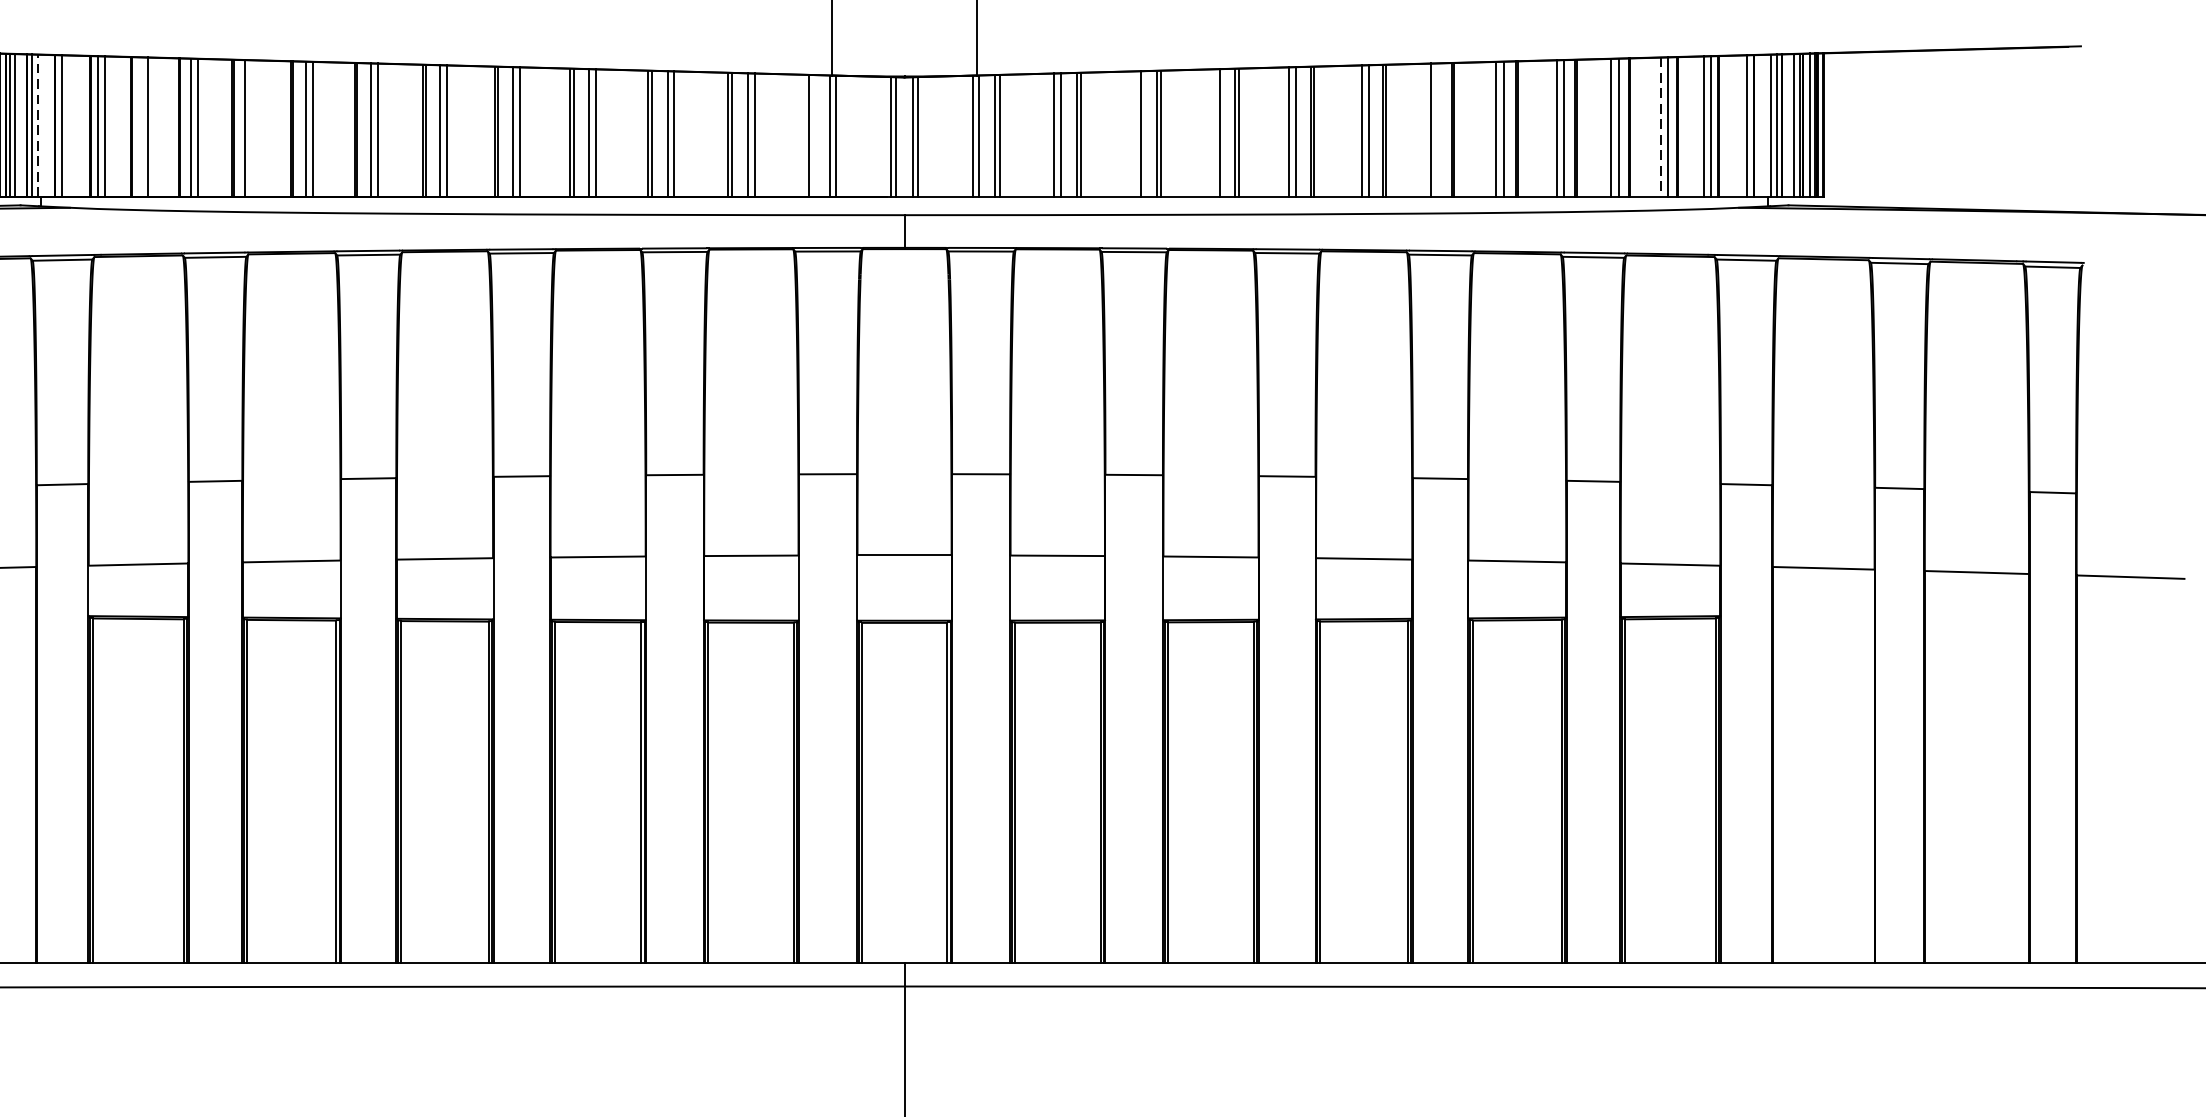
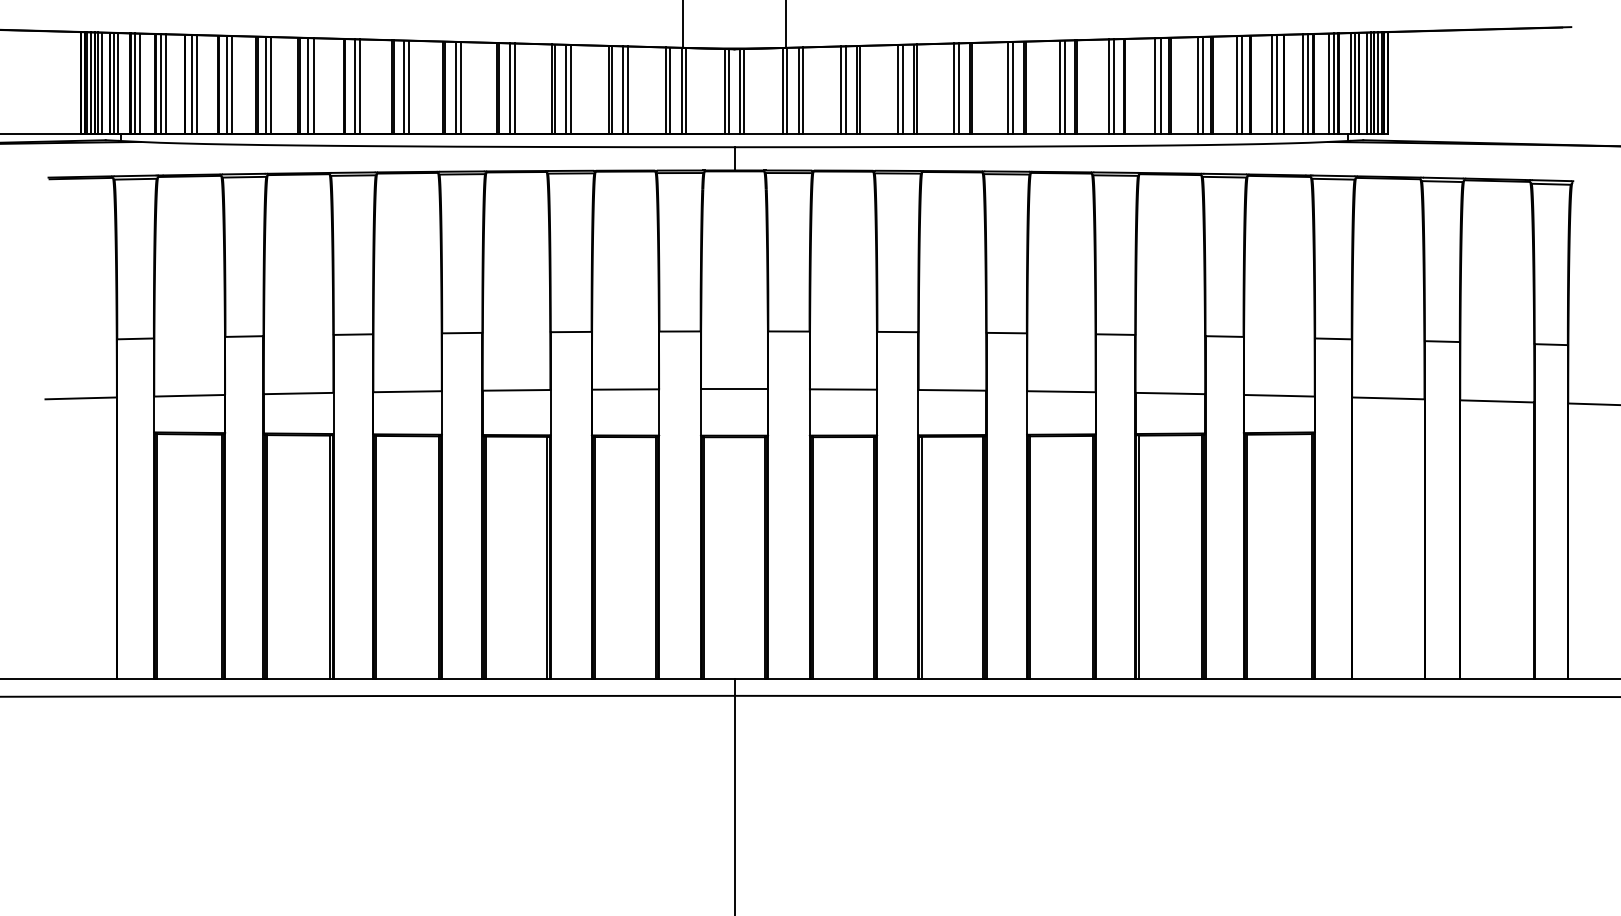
line: (38, 125) -> (118, 83), dashed -> solid
line: (68, 125) -> (139, 83), added
line: (1741, 125) -> (1329, 83), added
line: (141, 126) -> (191, 84), added
line: (1660, 126) -> (1272, 84), dashed -> solid
line: (252, 128) -> (270, 85), added
line: (1438, 129) -> (1114, 86), added
line: (1213, 132) -> (954, 88), added
line: (1135, 134) -> (898, 89), added
line: (814, 135) -> (670, 90), added

